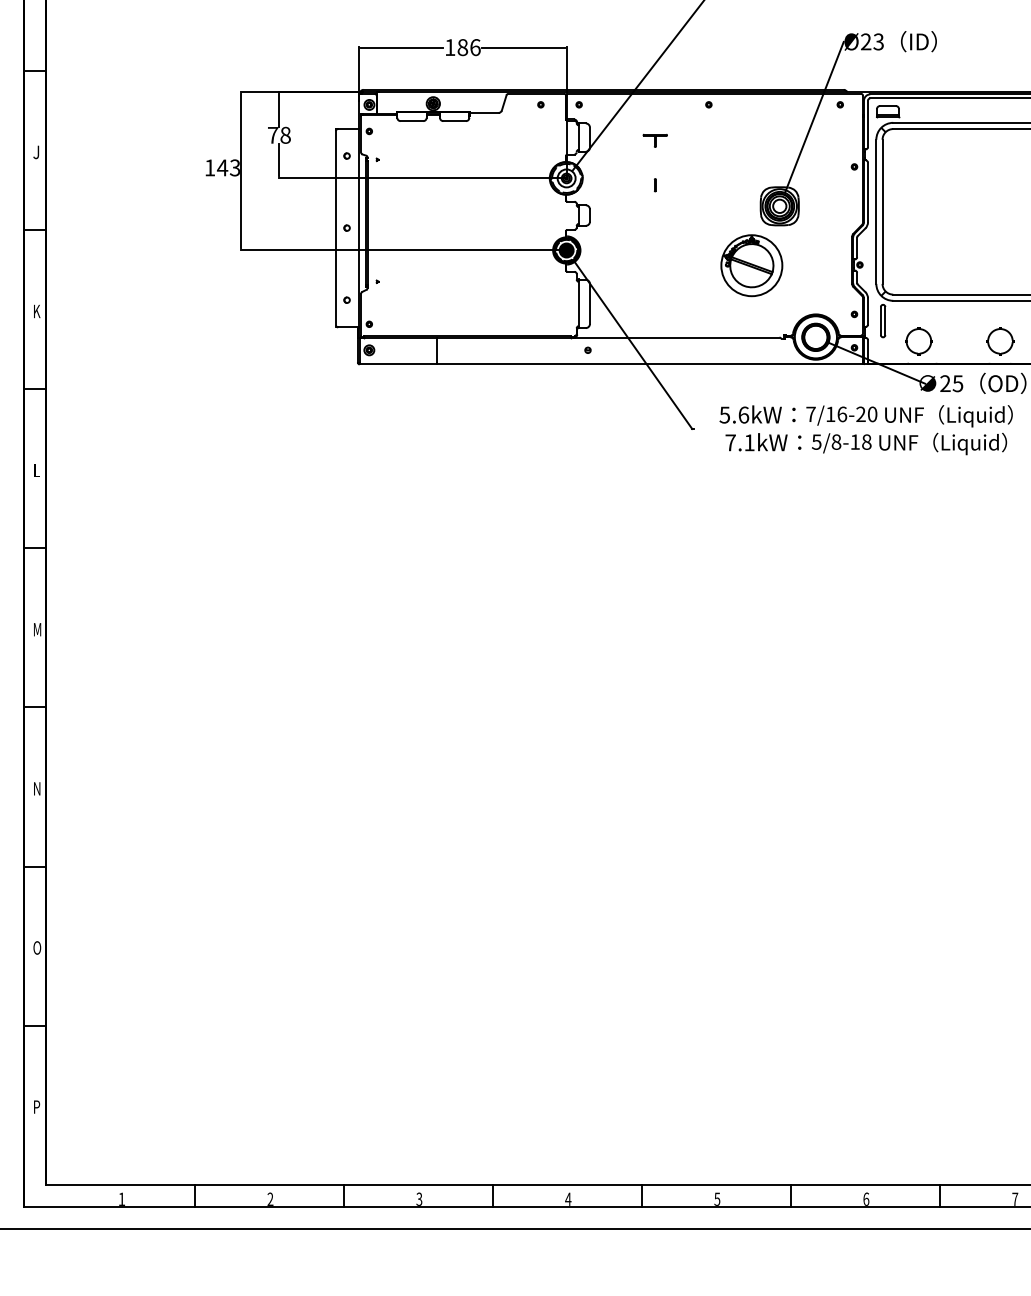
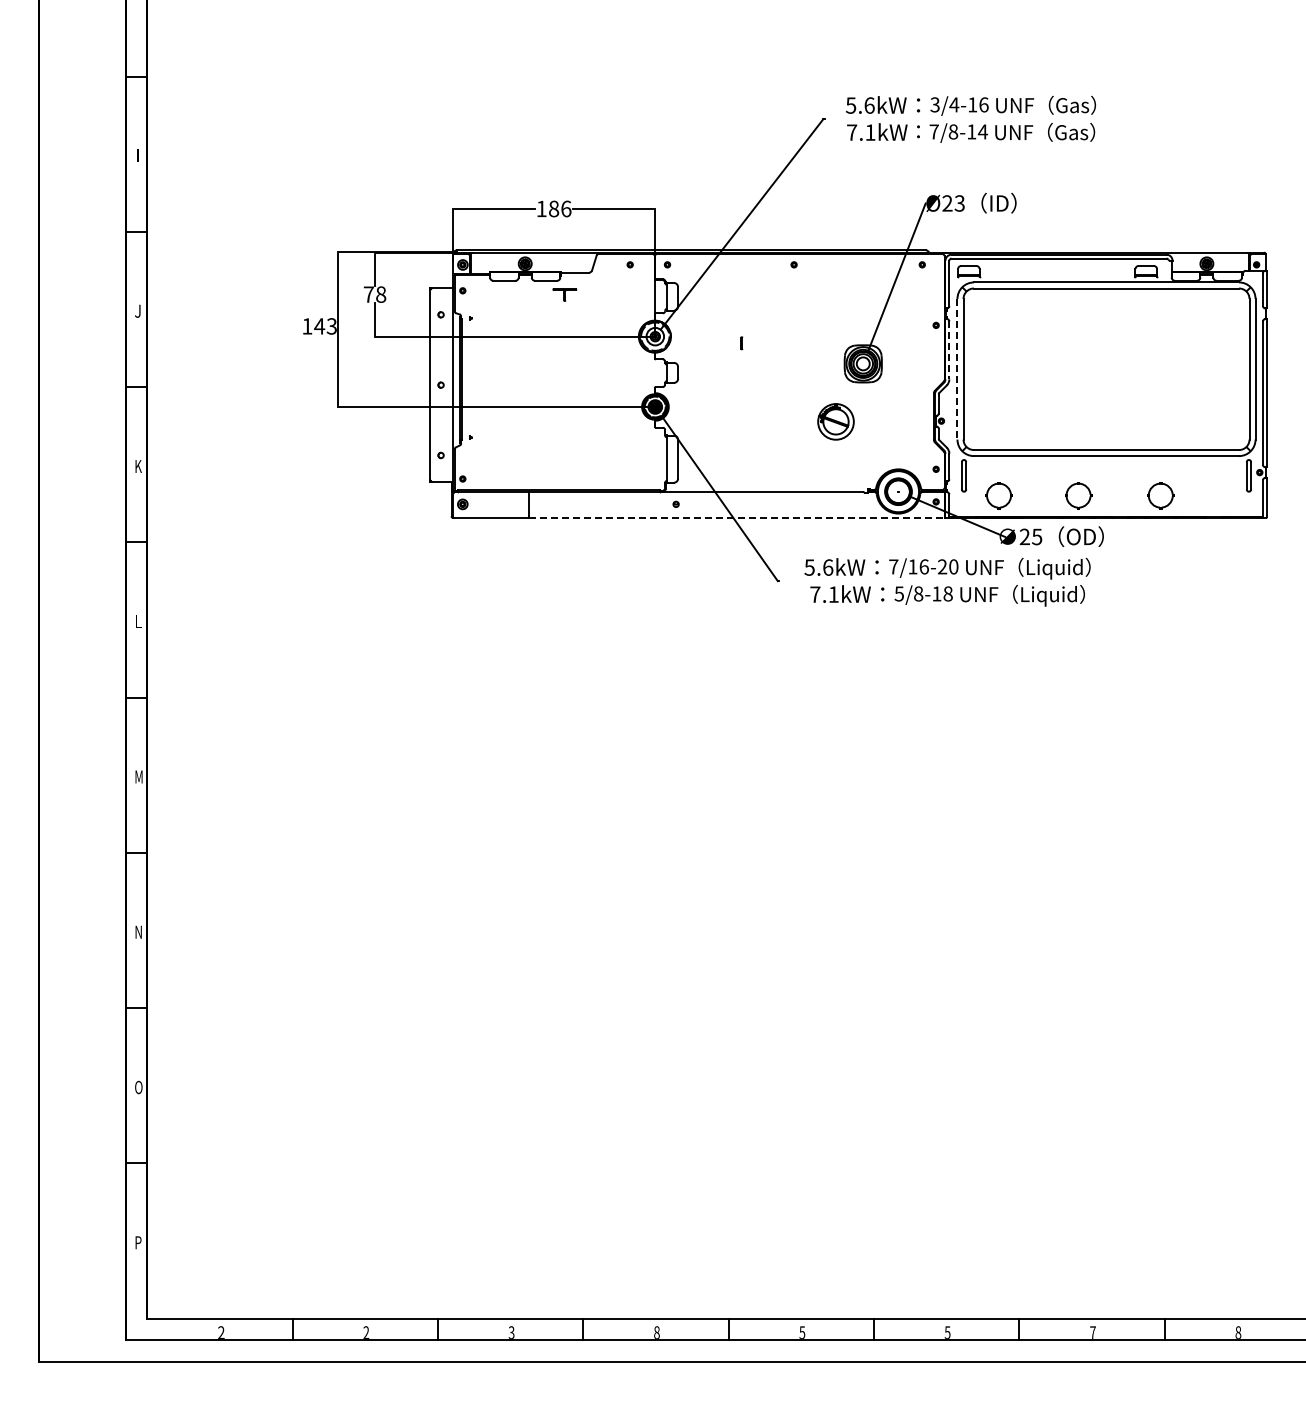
part: (654, 140) -> (564, 294), moved
line: (868, 192) -> (949, 350), solid -> dashed
line: (876, 212) -> (957, 369), solid -> dashed
part: (751, 265) -> (835, 421), size x0.6
line: (649, 363) -> (736, 517), solid -> dashed
text: (122, 1199) -> (221, 1332), 1 -> 2
text: (567, 1199) -> (656, 1332), 4 -> 8
text: (866, 1199) -> (947, 1332), 6 -> 5

